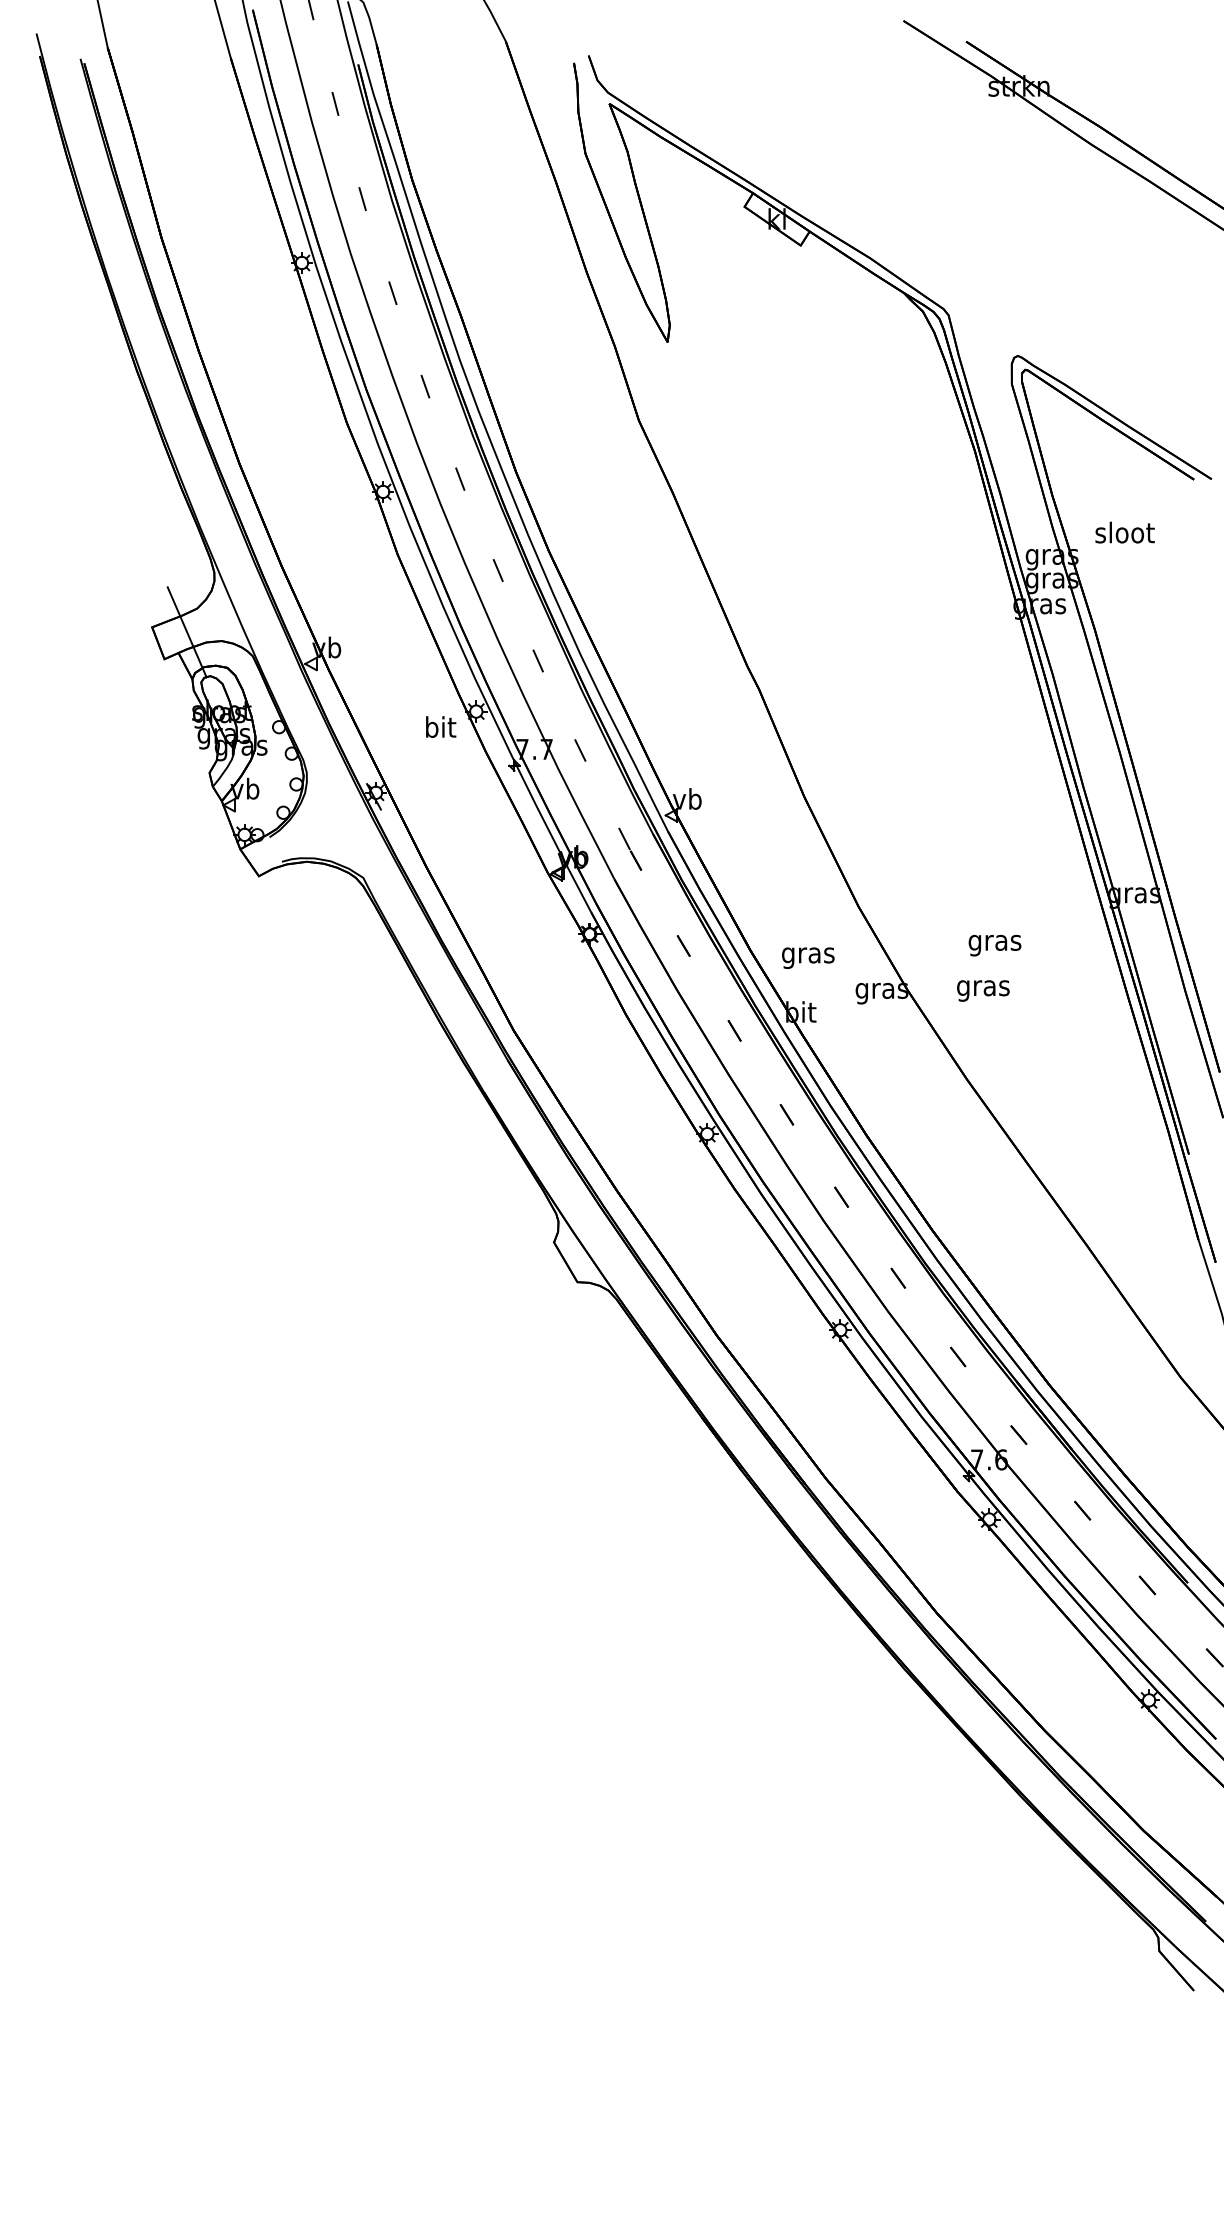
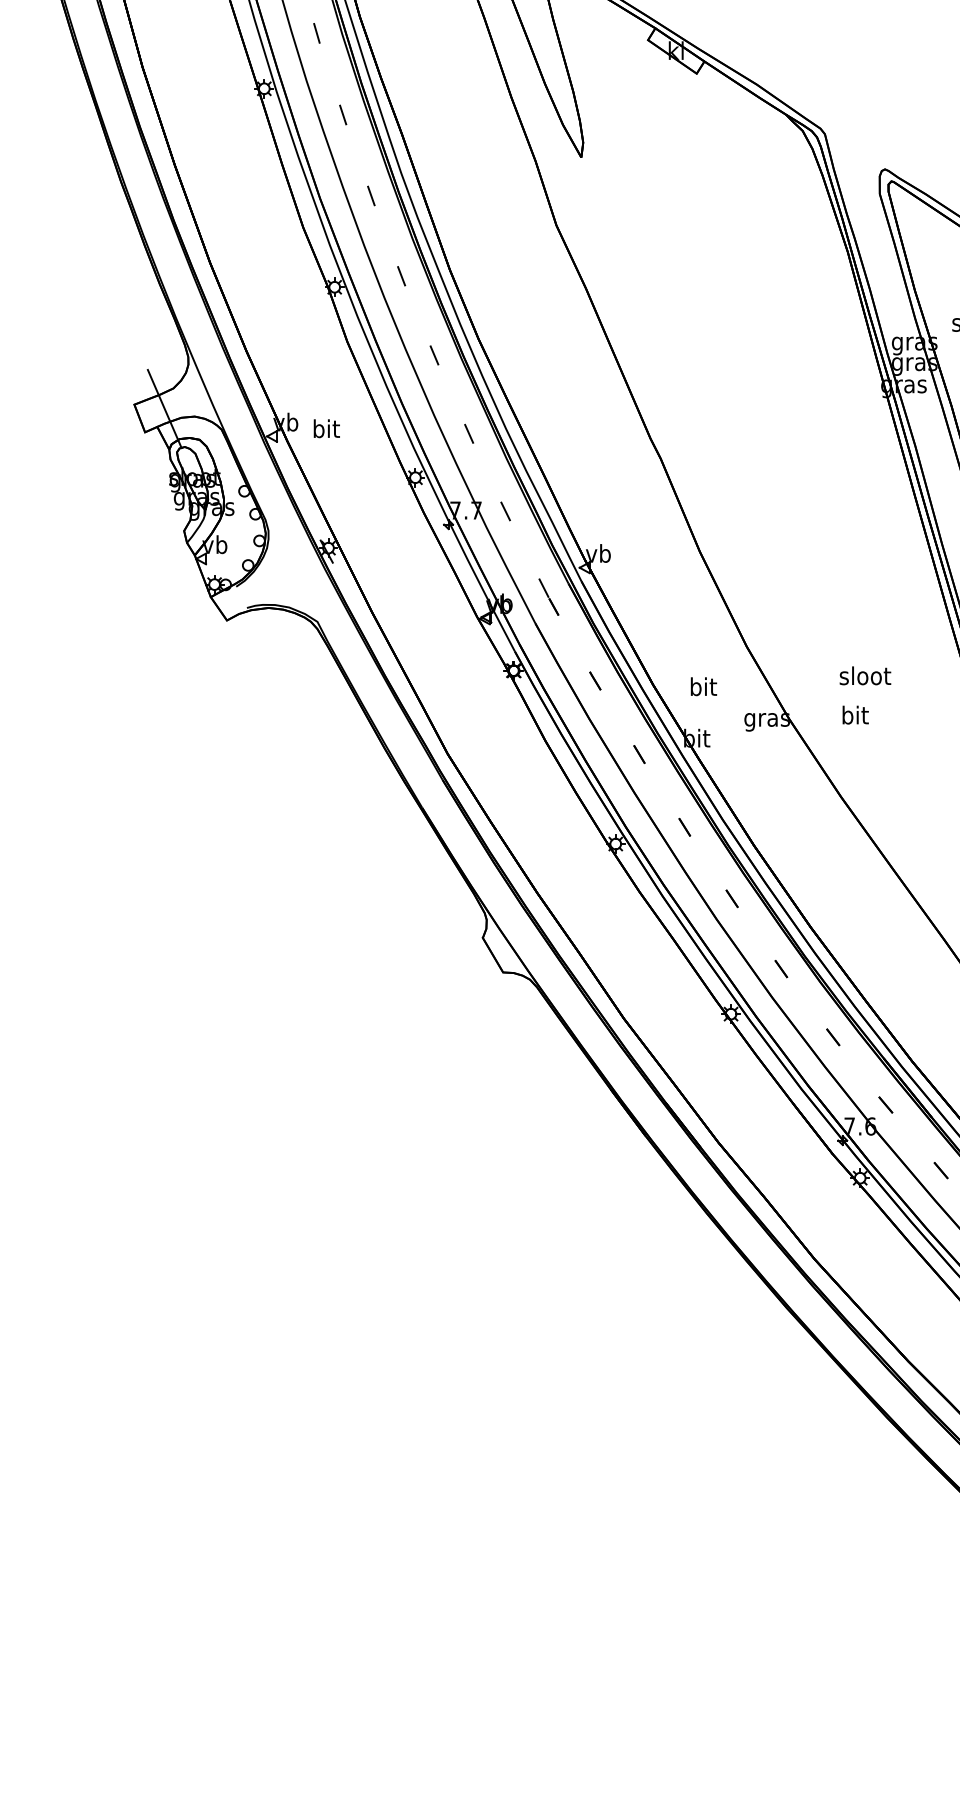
text: (441, 726) -> (327, 428), moved
text: (994, 942) -> (864, 677), gras -> sloot
text: (808, 954) -> (703, 688), gras -> bit
text: (983, 987) -> (855, 716), gras -> bit

